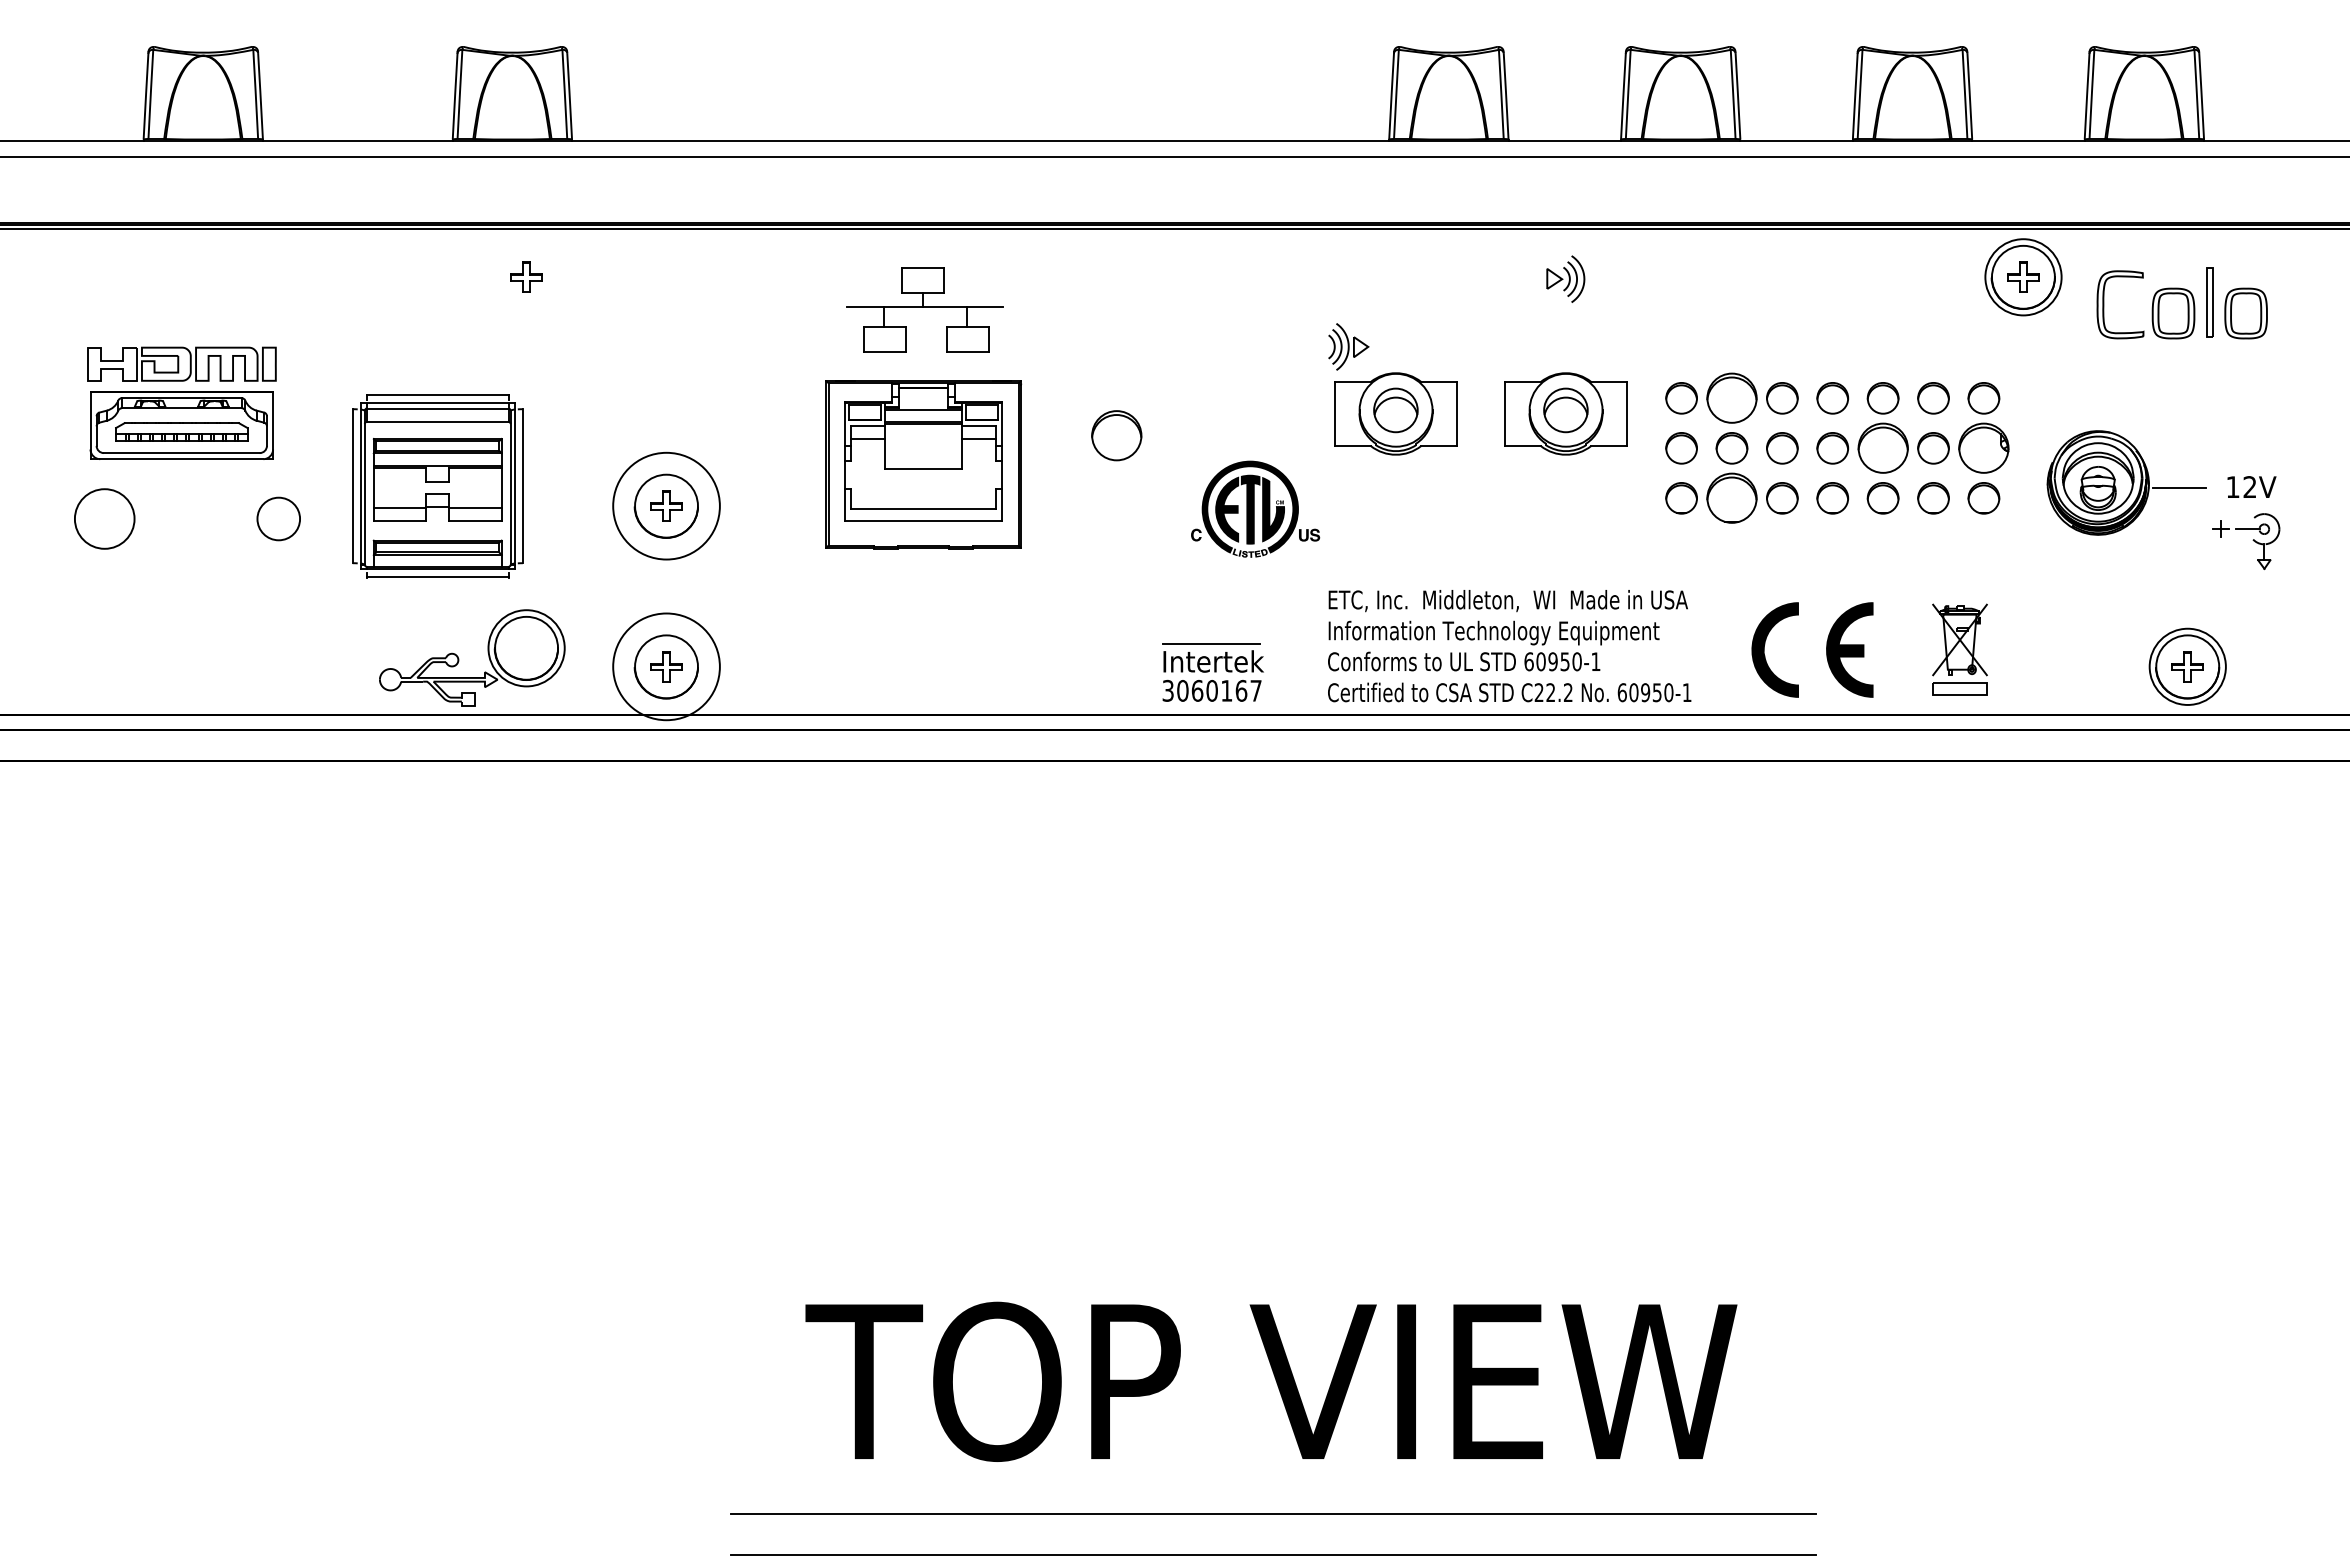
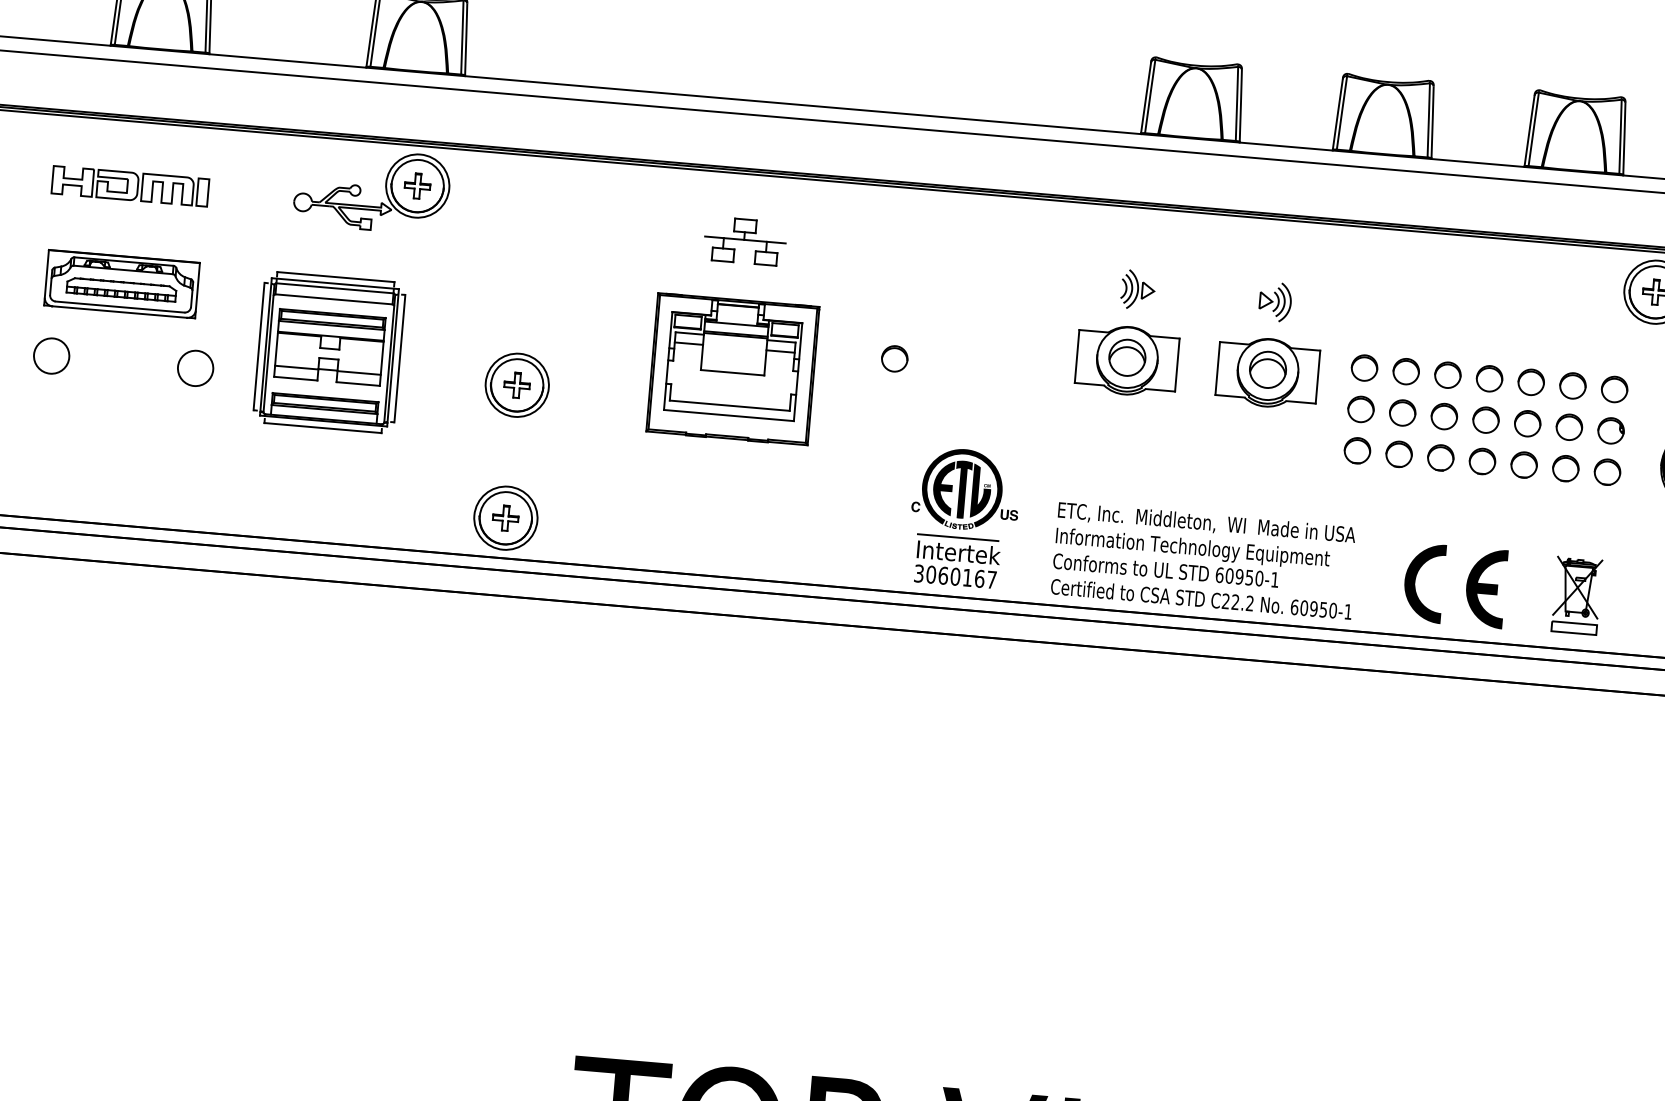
part: (1565, 278) -> (1275, 301), moved
part: (925, 309) -> (745, 240), size x0.62
part: (1348, 346) -> (1137, 289), moved
part: (181, 363) -> (130, 185), moved
part: (1731, 398) -> (1405, 371), size x0.62
part: (1116, 435) -> (894, 358), size x0.62
part: (1882, 448) -> (1527, 423), size x0.62
part: (1983, 448) -> (1610, 430), size x0.62
part: (1731, 498) -> (1398, 454), size x0.62
circle: (666, 506) -> (517, 385), size x0.71
part: (1255, 508) -> (966, 489), moved
circle: (104, 518) -> (51, 355), size x0.71
part: (459, 658) -> (361, 189), moved
circle: (666, 666) -> (505, 517), size x0.71

